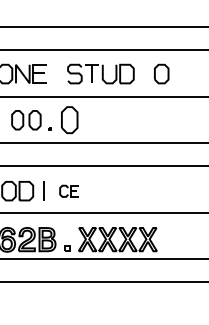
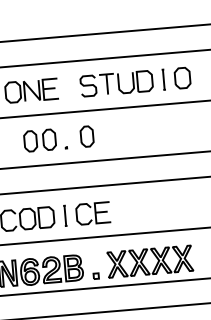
line: (144, 73) -> (163, 79), added
part: (69, 120) -> (86, 136), size x0.71
part: (68, 191) -> (92, 214), size x1.67

